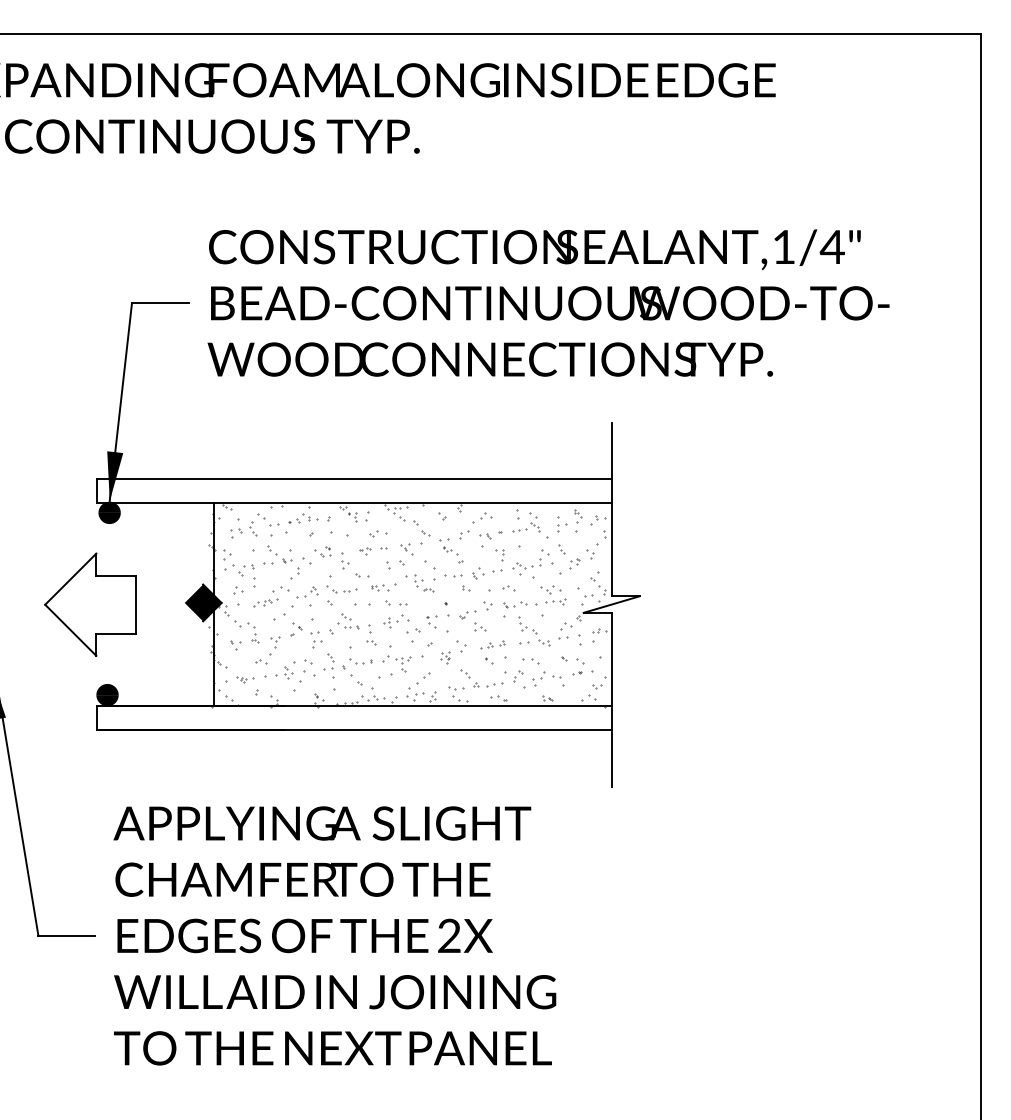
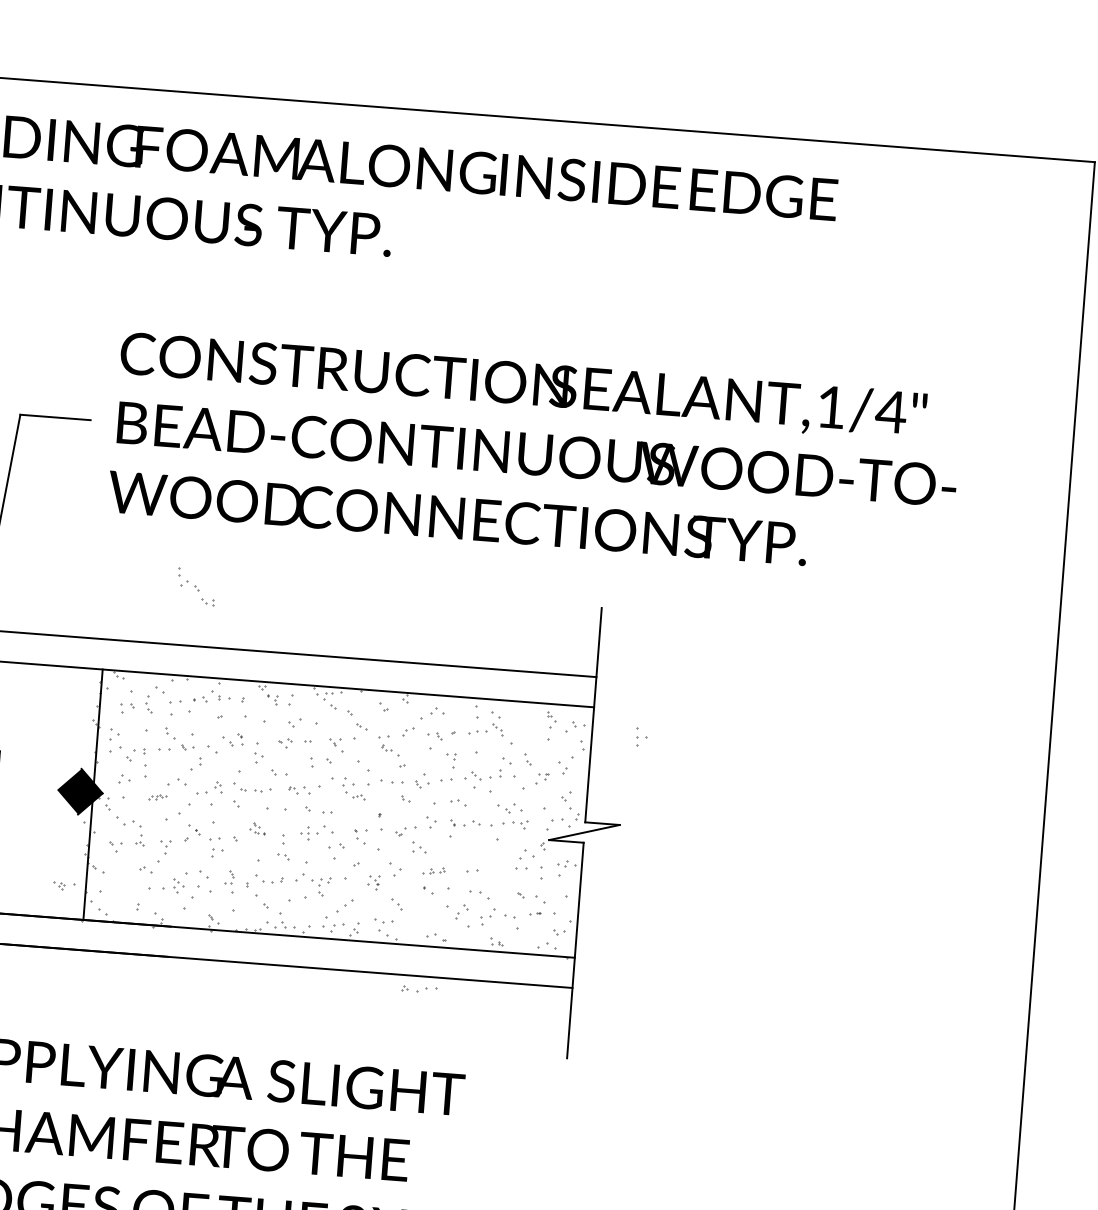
part: (562, 524) -> (642, 737), moved
part: (378, 533) -> (303, 722), size x1.4
part: (265, 602) -> (156, 797), size x0.6
part: (348, 621) -> (257, 828), size x0.6
part: (534, 631) -> (196, 587), moved
part: (492, 644) -> (433, 870), size x0.7
part: (328, 665) -> (228, 880), size x0.7
part: (245, 679) -> (64, 885), moved
part: (488, 684) -> (419, 988), moved

